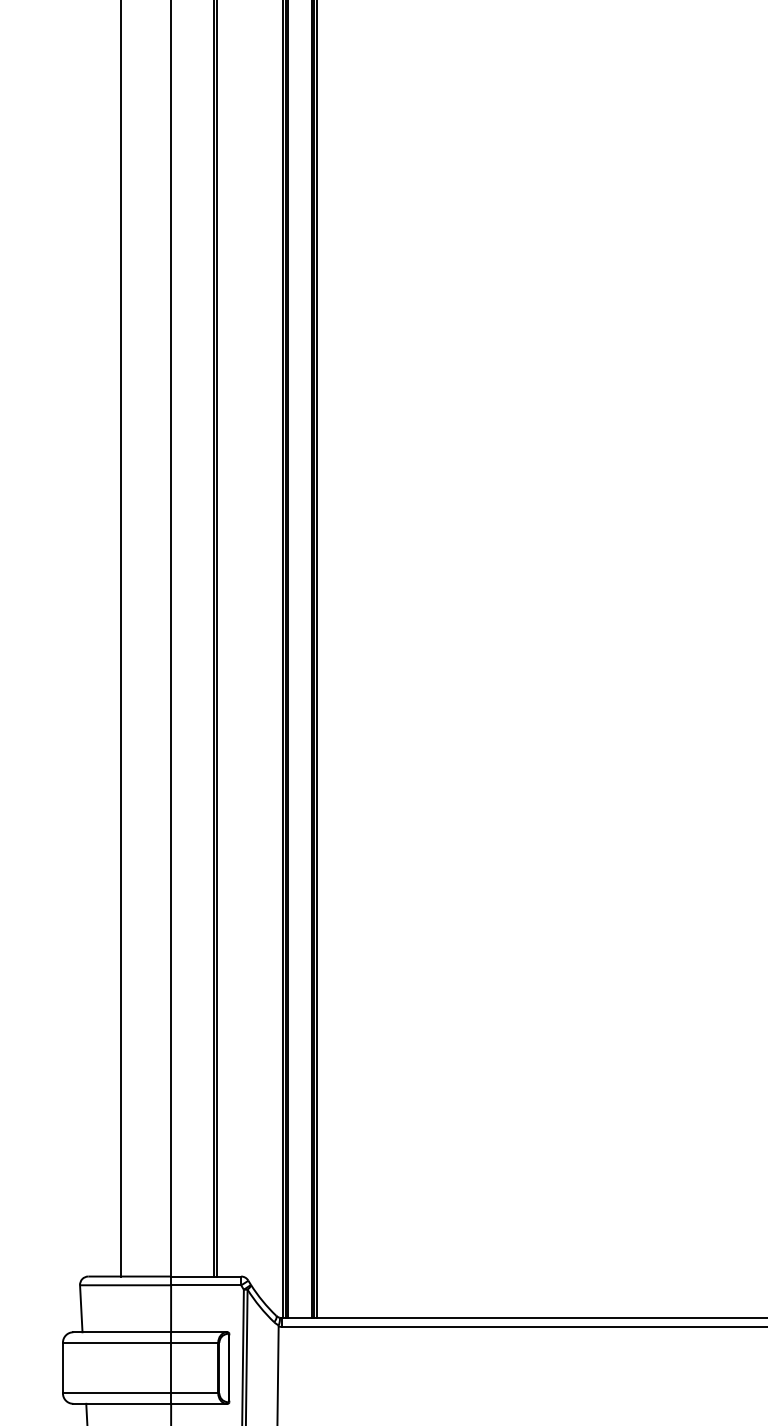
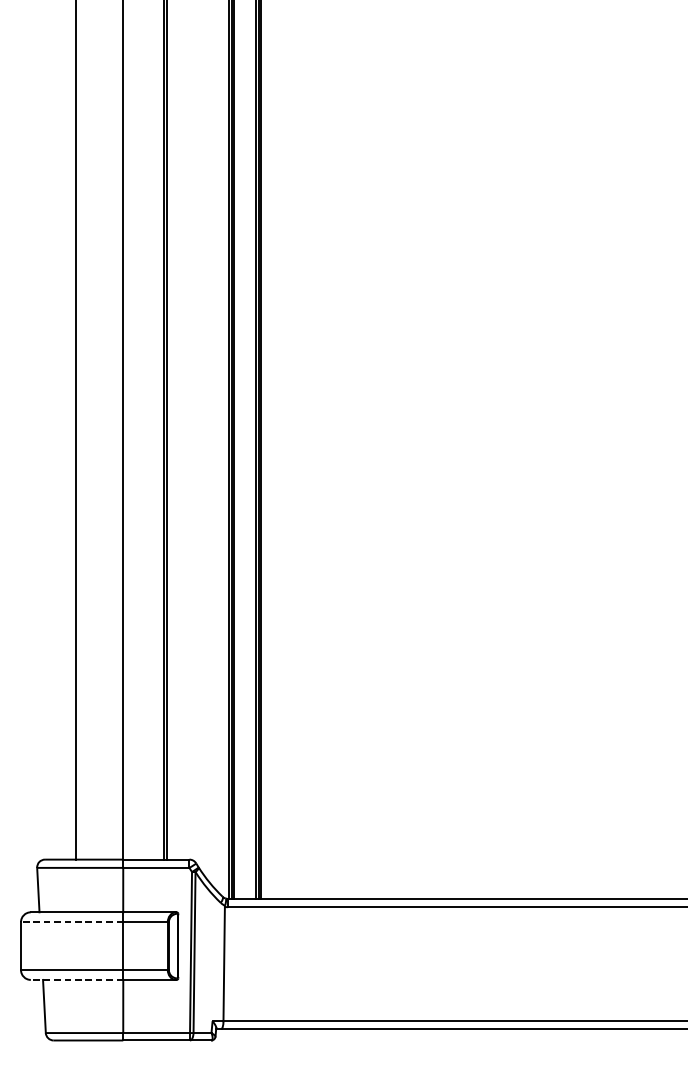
line: (116, 1342) -> (71, 921), solid -> dashed
line: (122, 1403) -> (77, 979), solid -> dashed

